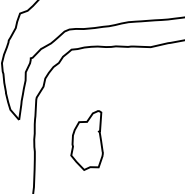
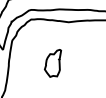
part: (85, 141) -> (52, 63), moved

